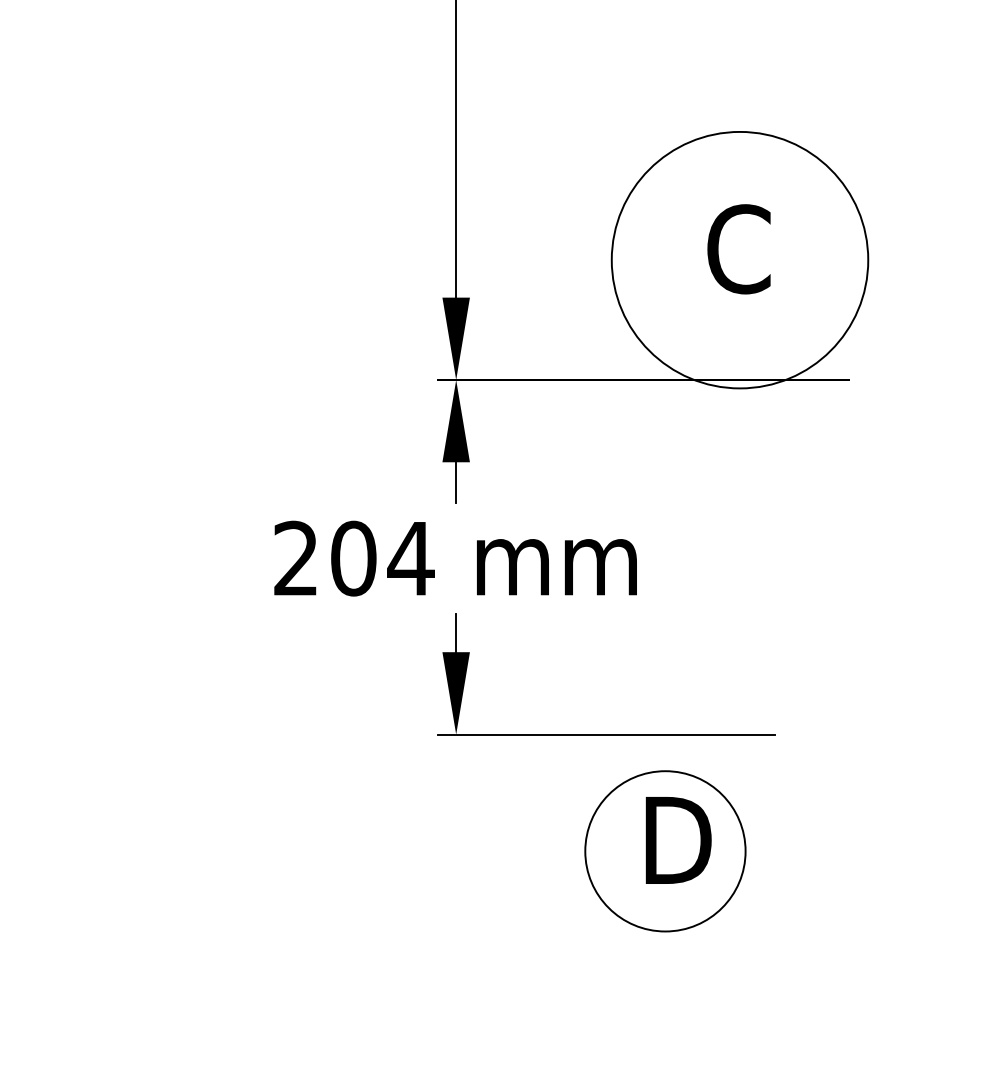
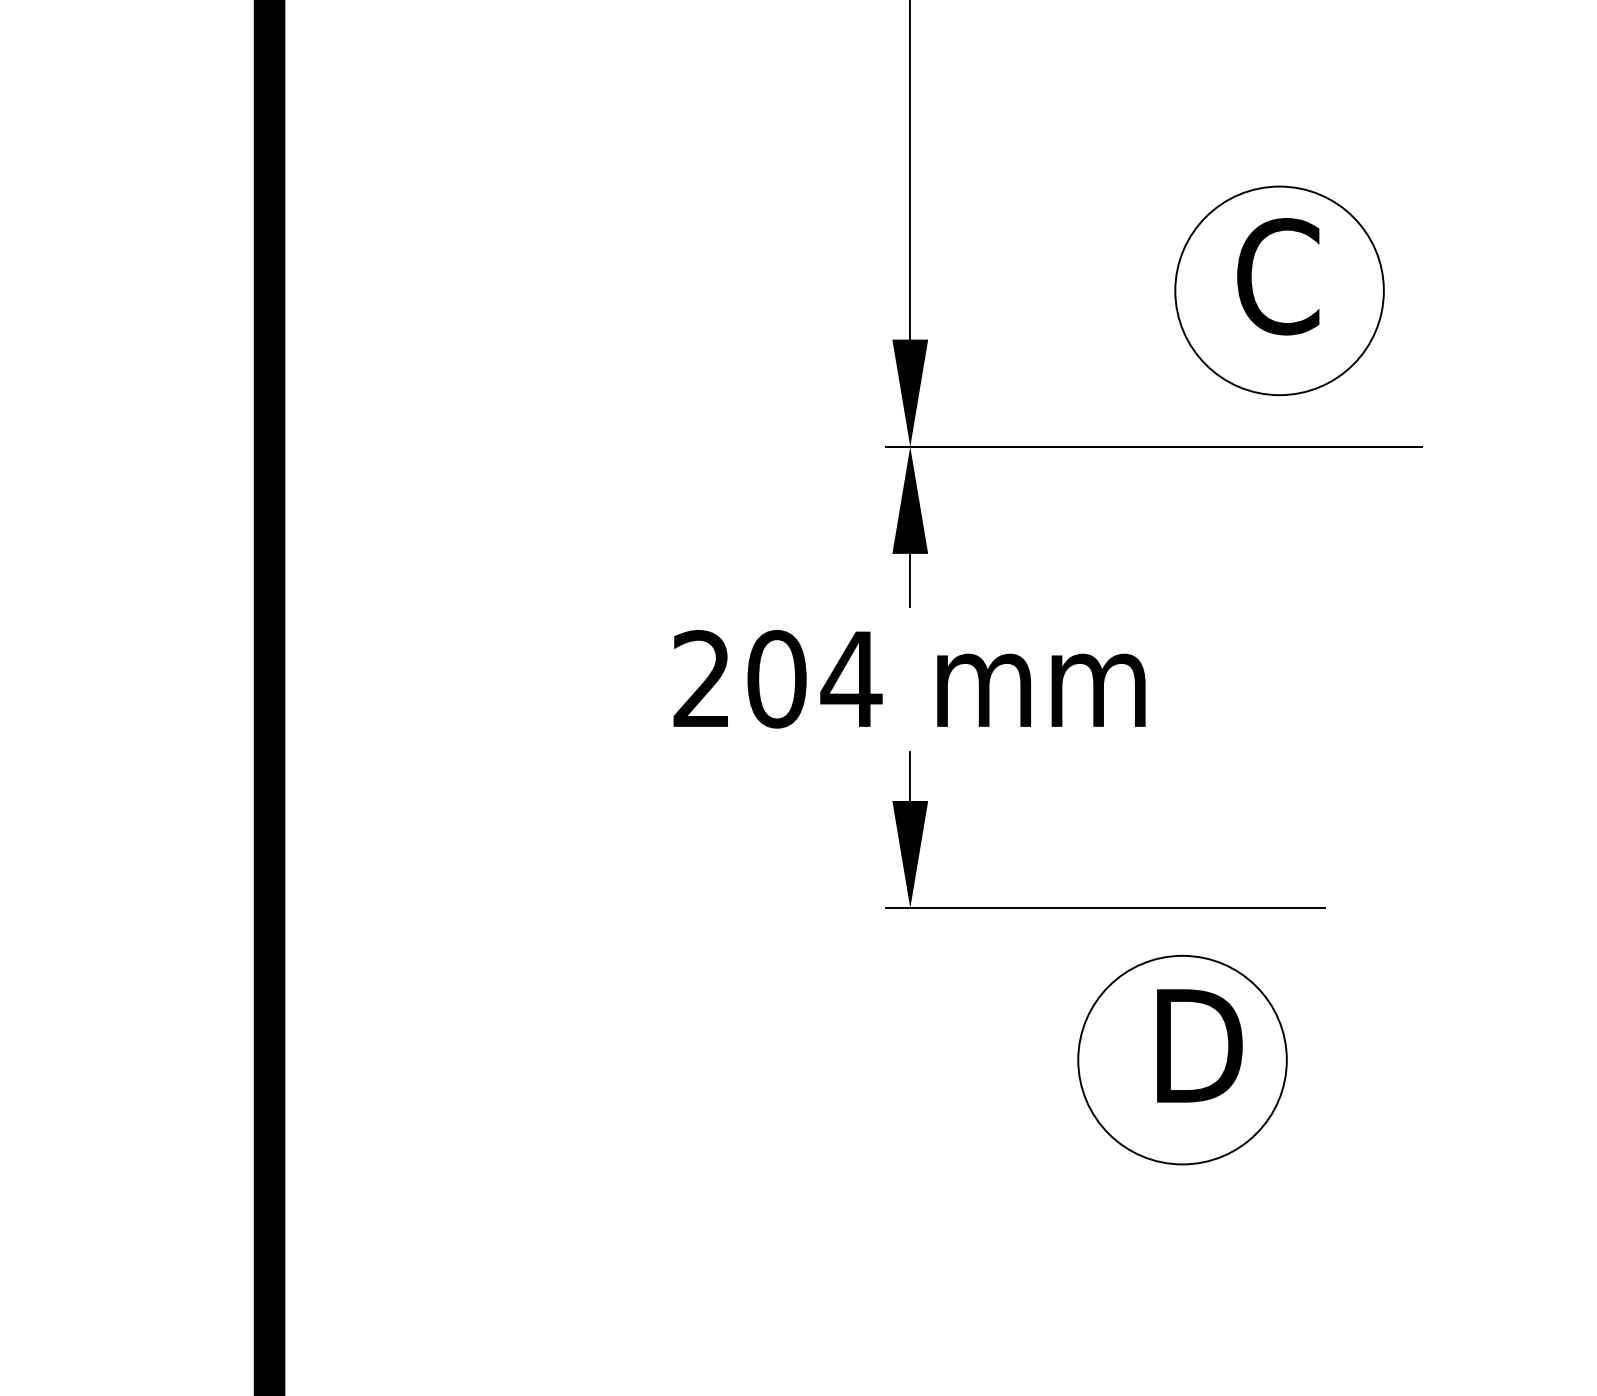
circle: (739, 259) -> (1279, 290), size x0.62

